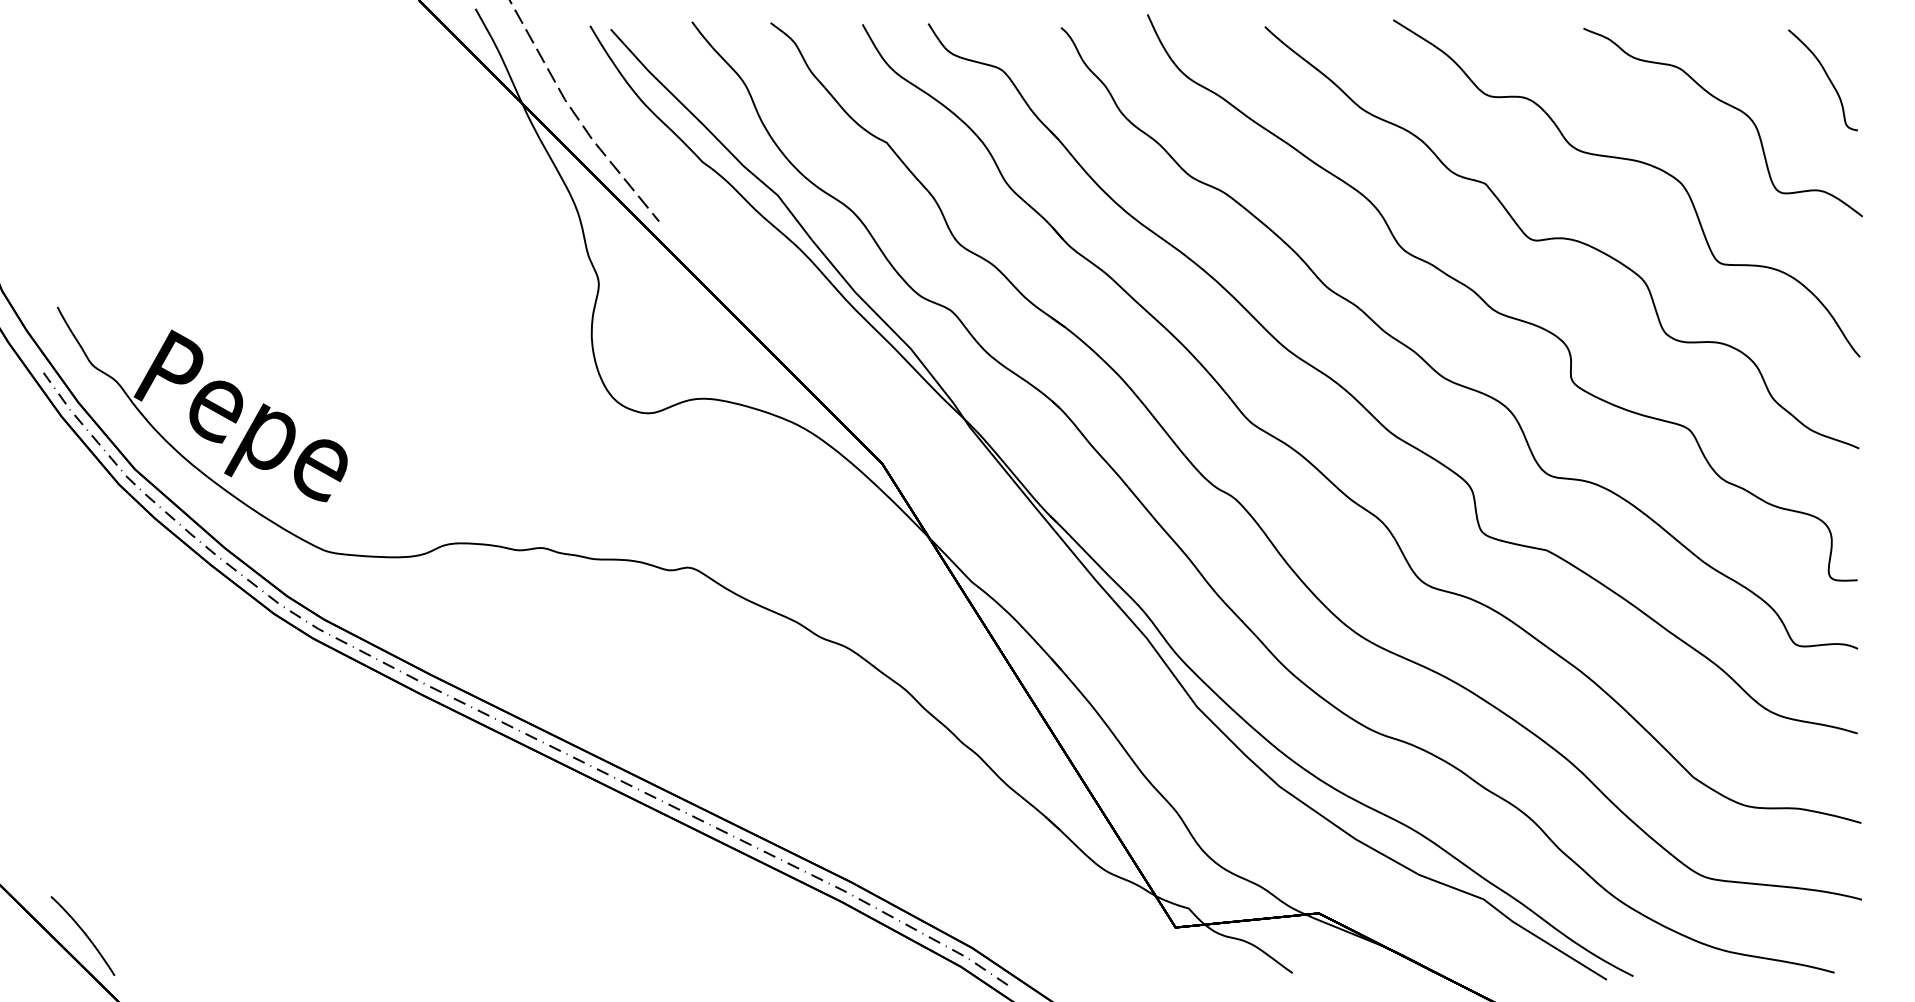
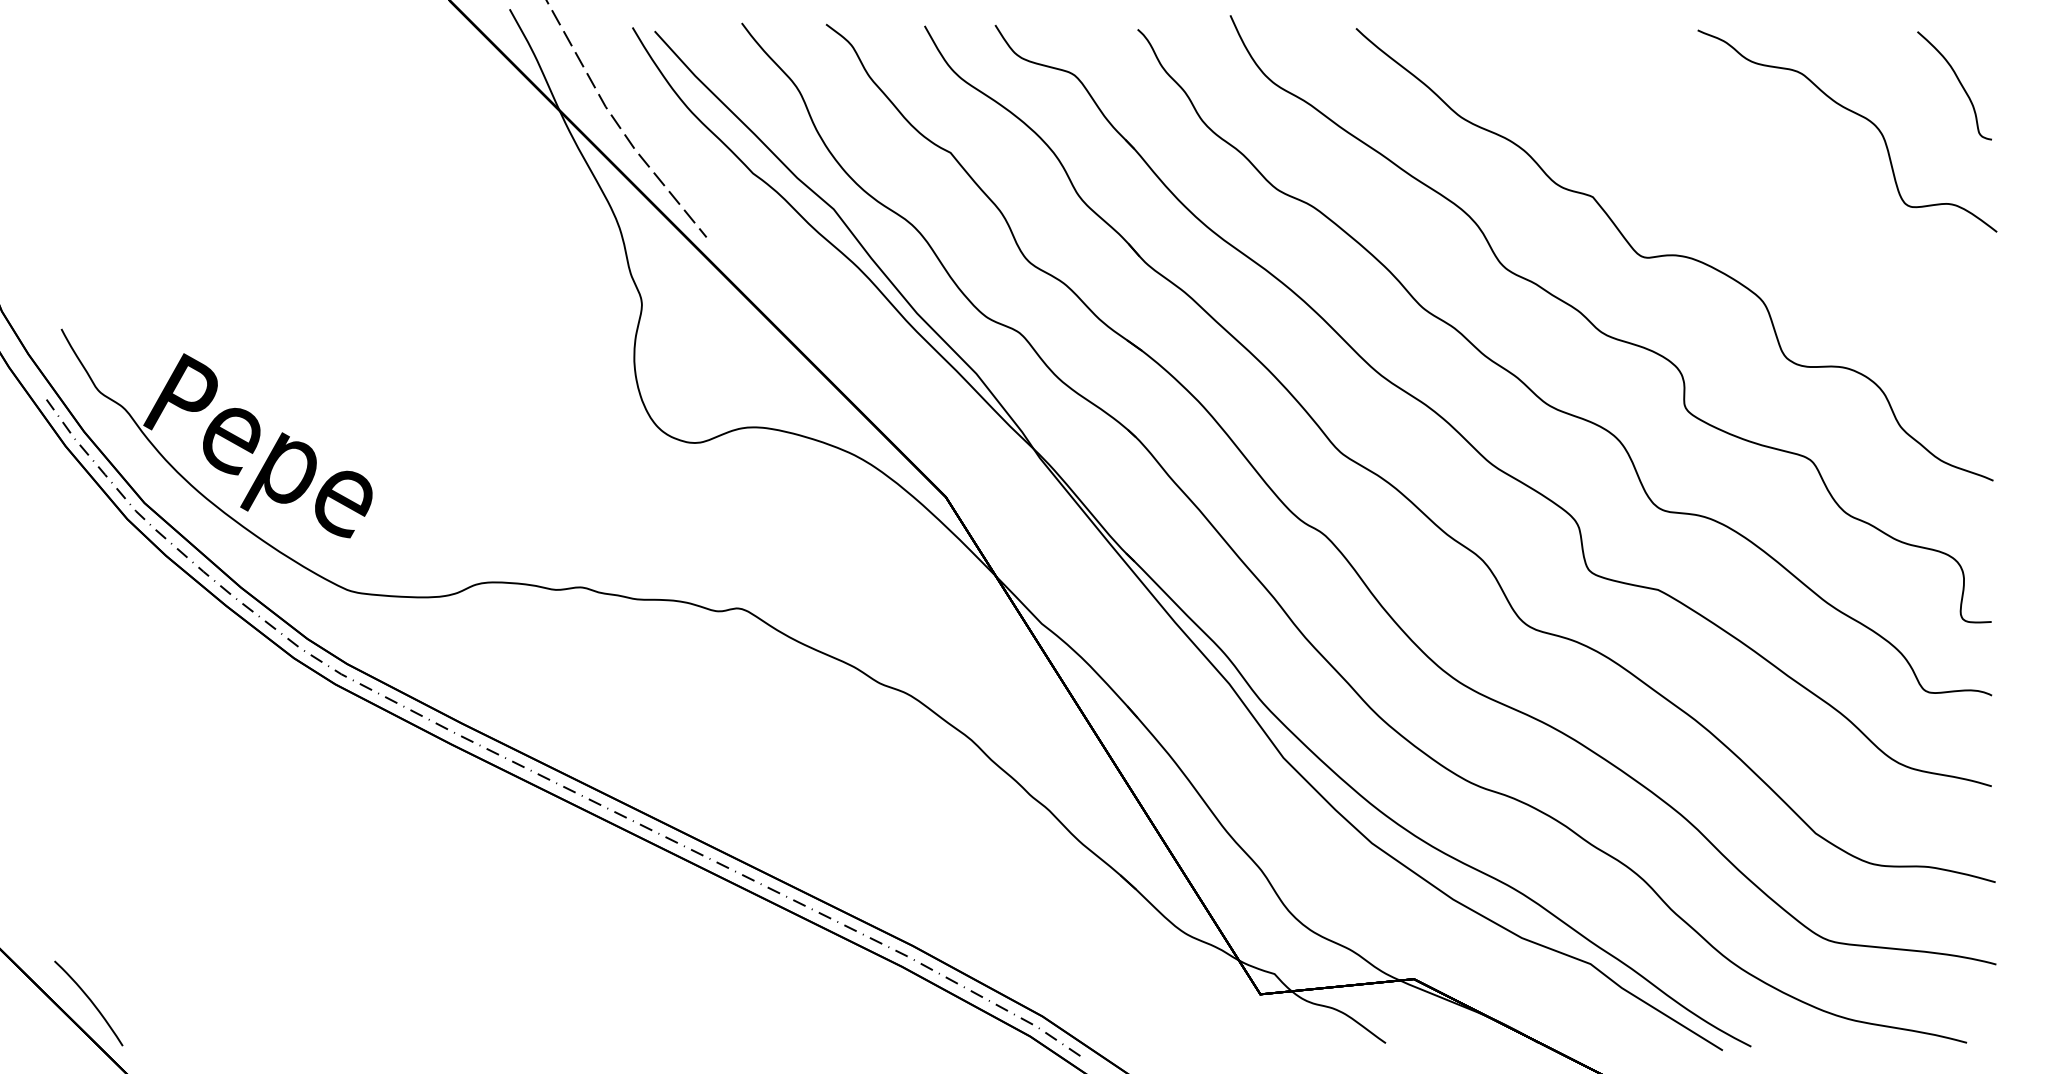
curve: (1630, 161) -> (1748, 172), removed

